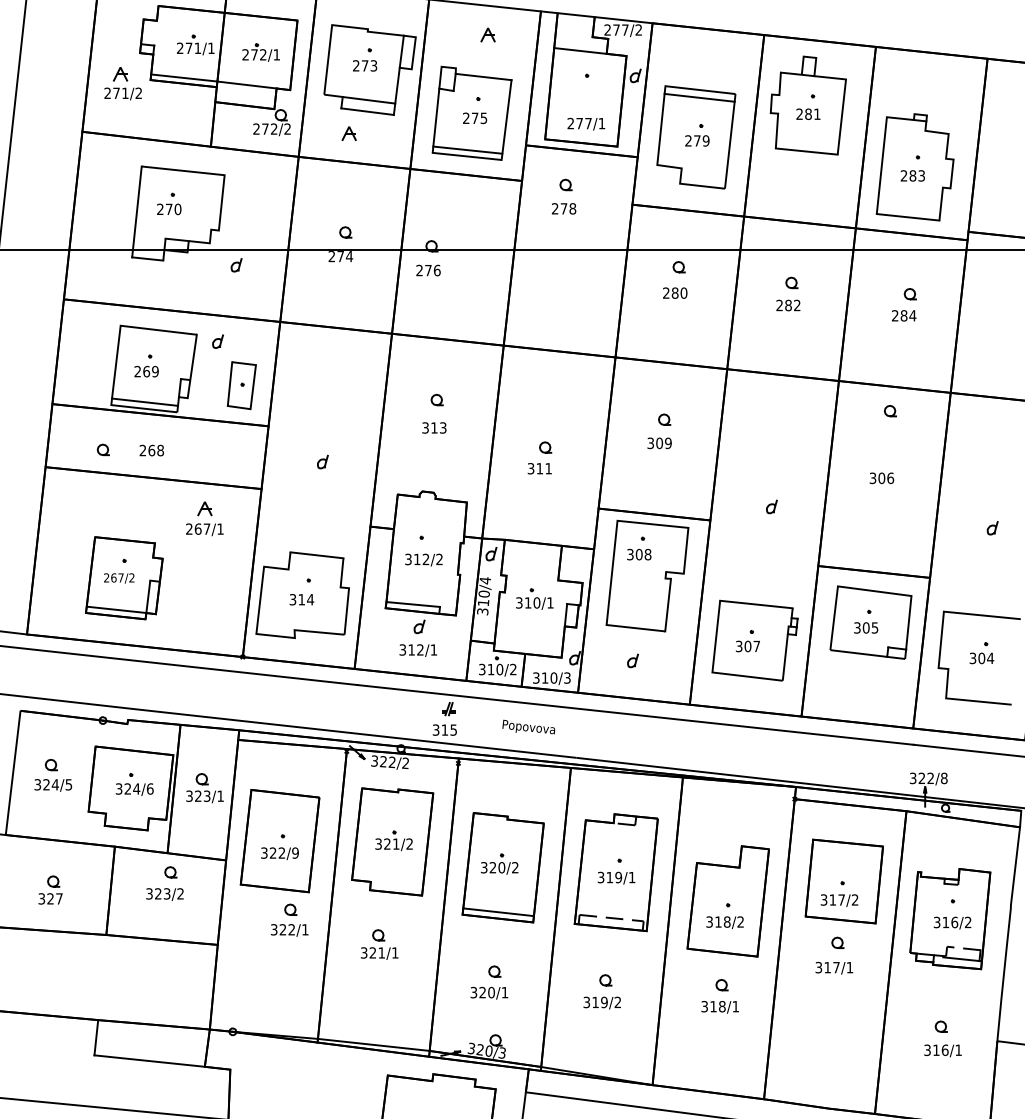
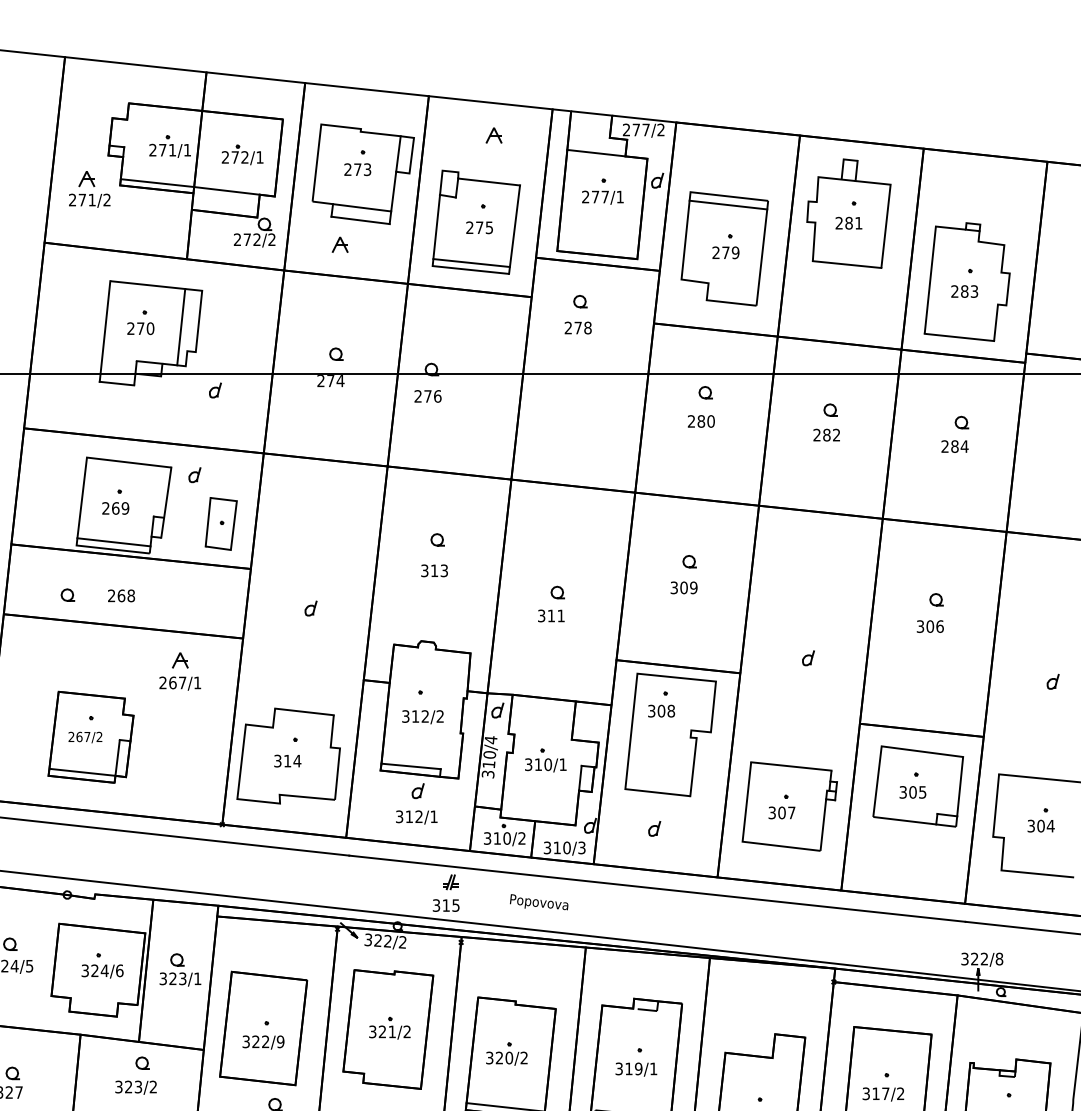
text: (586, 123) -> (603, 196), moved
line: (205, 207) -> (180, 326), added
part: (890, 411) -> (936, 600), moved

